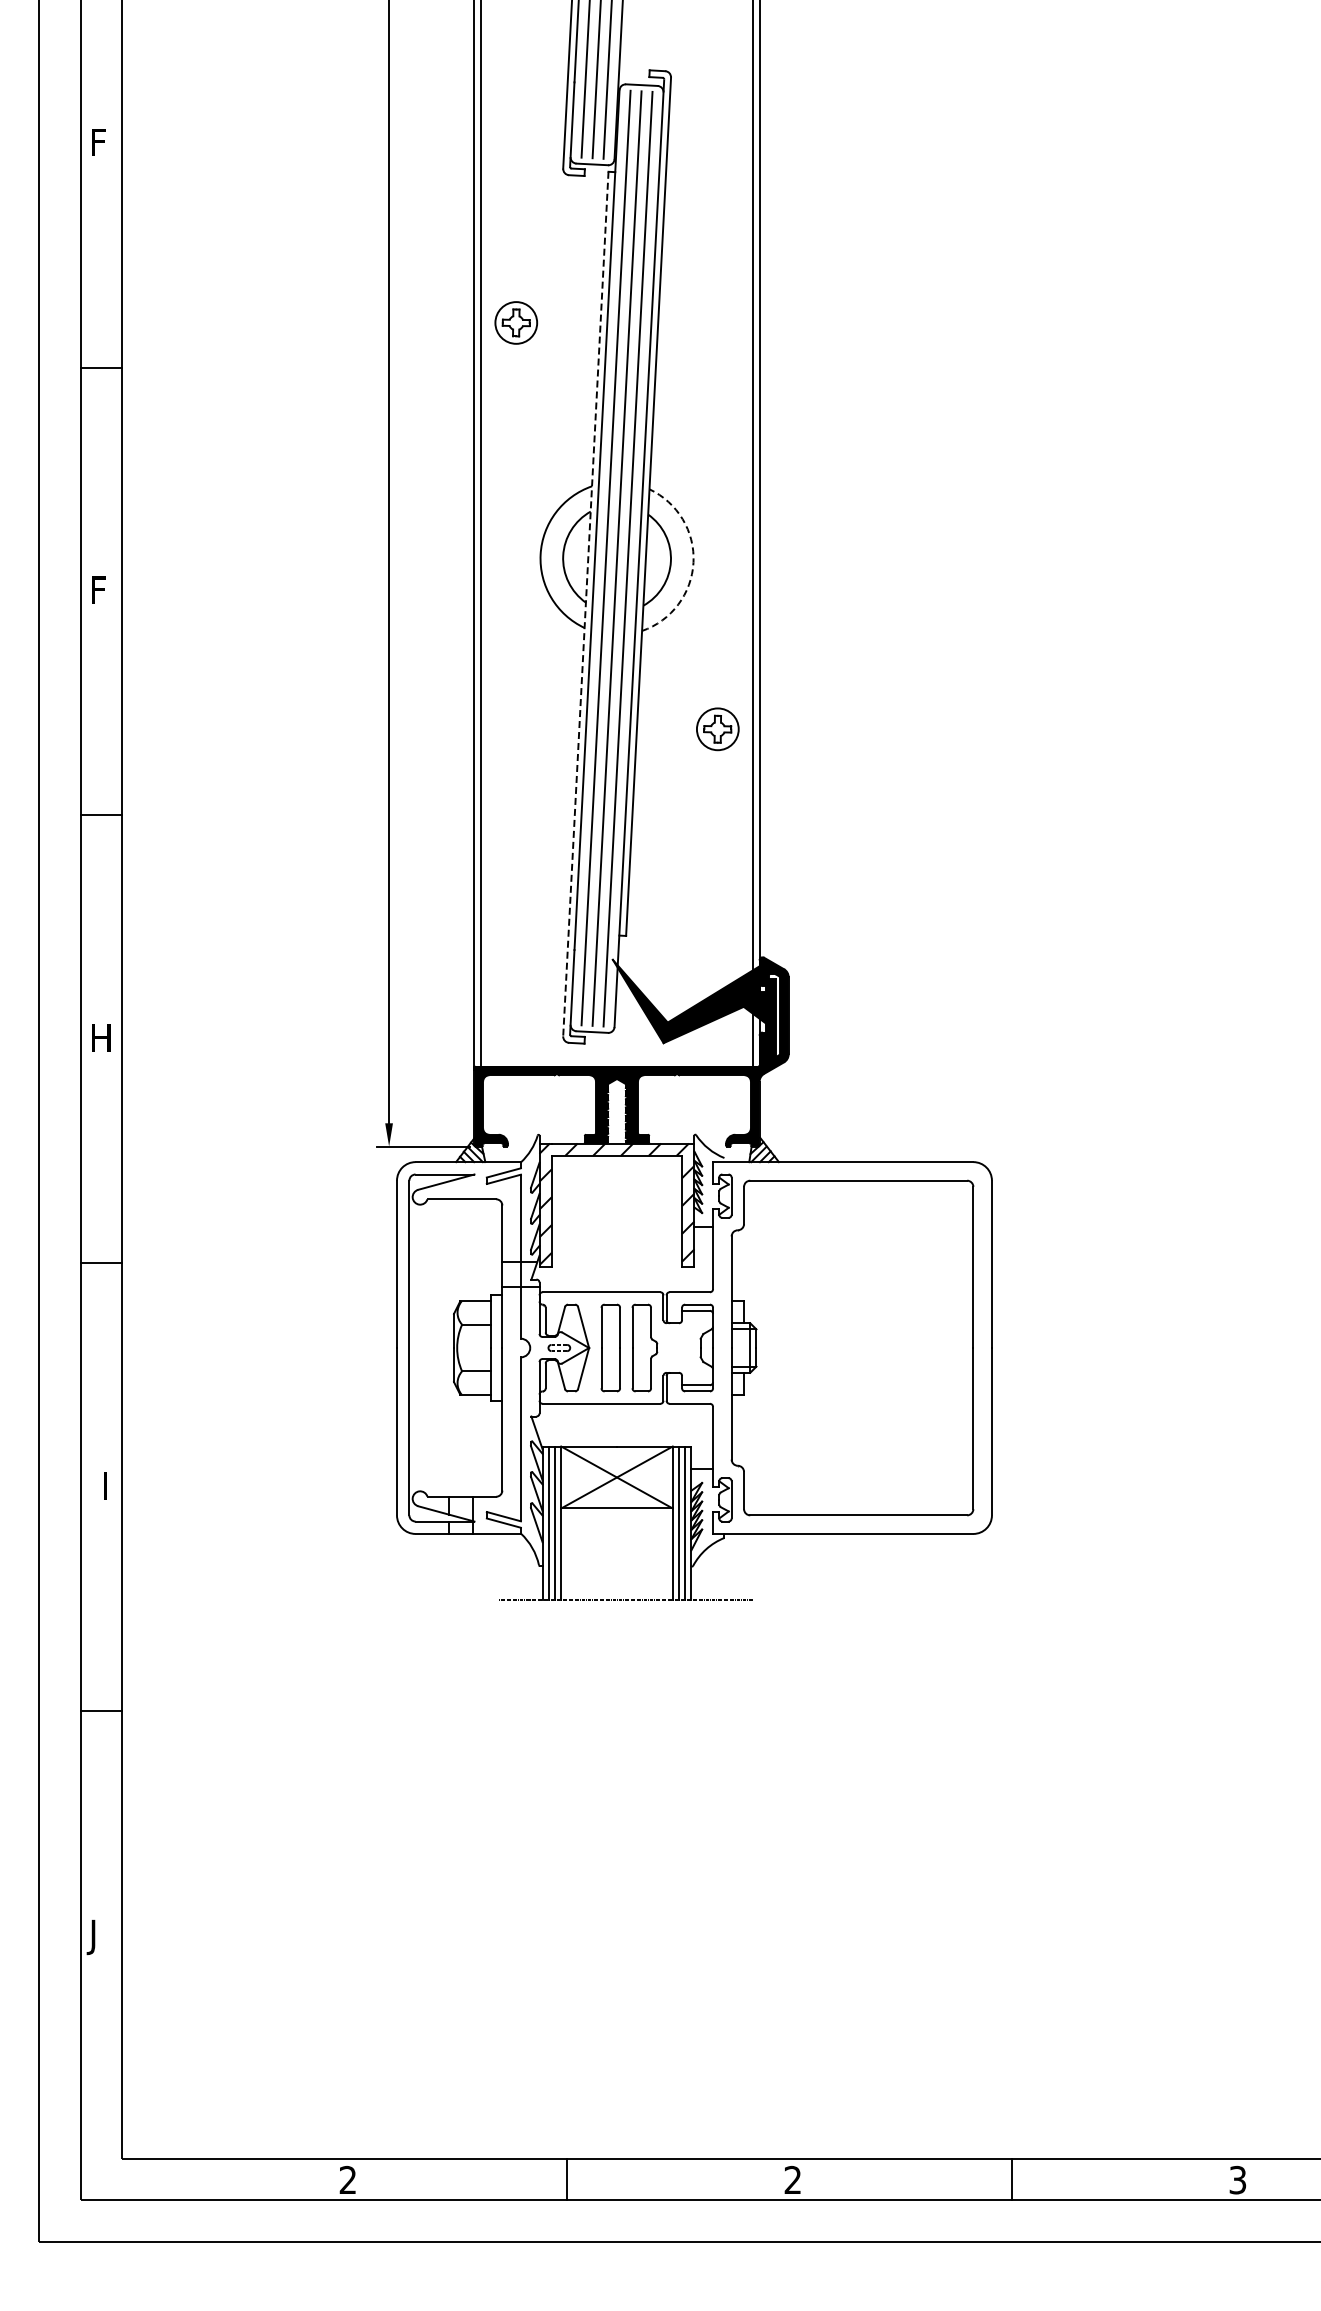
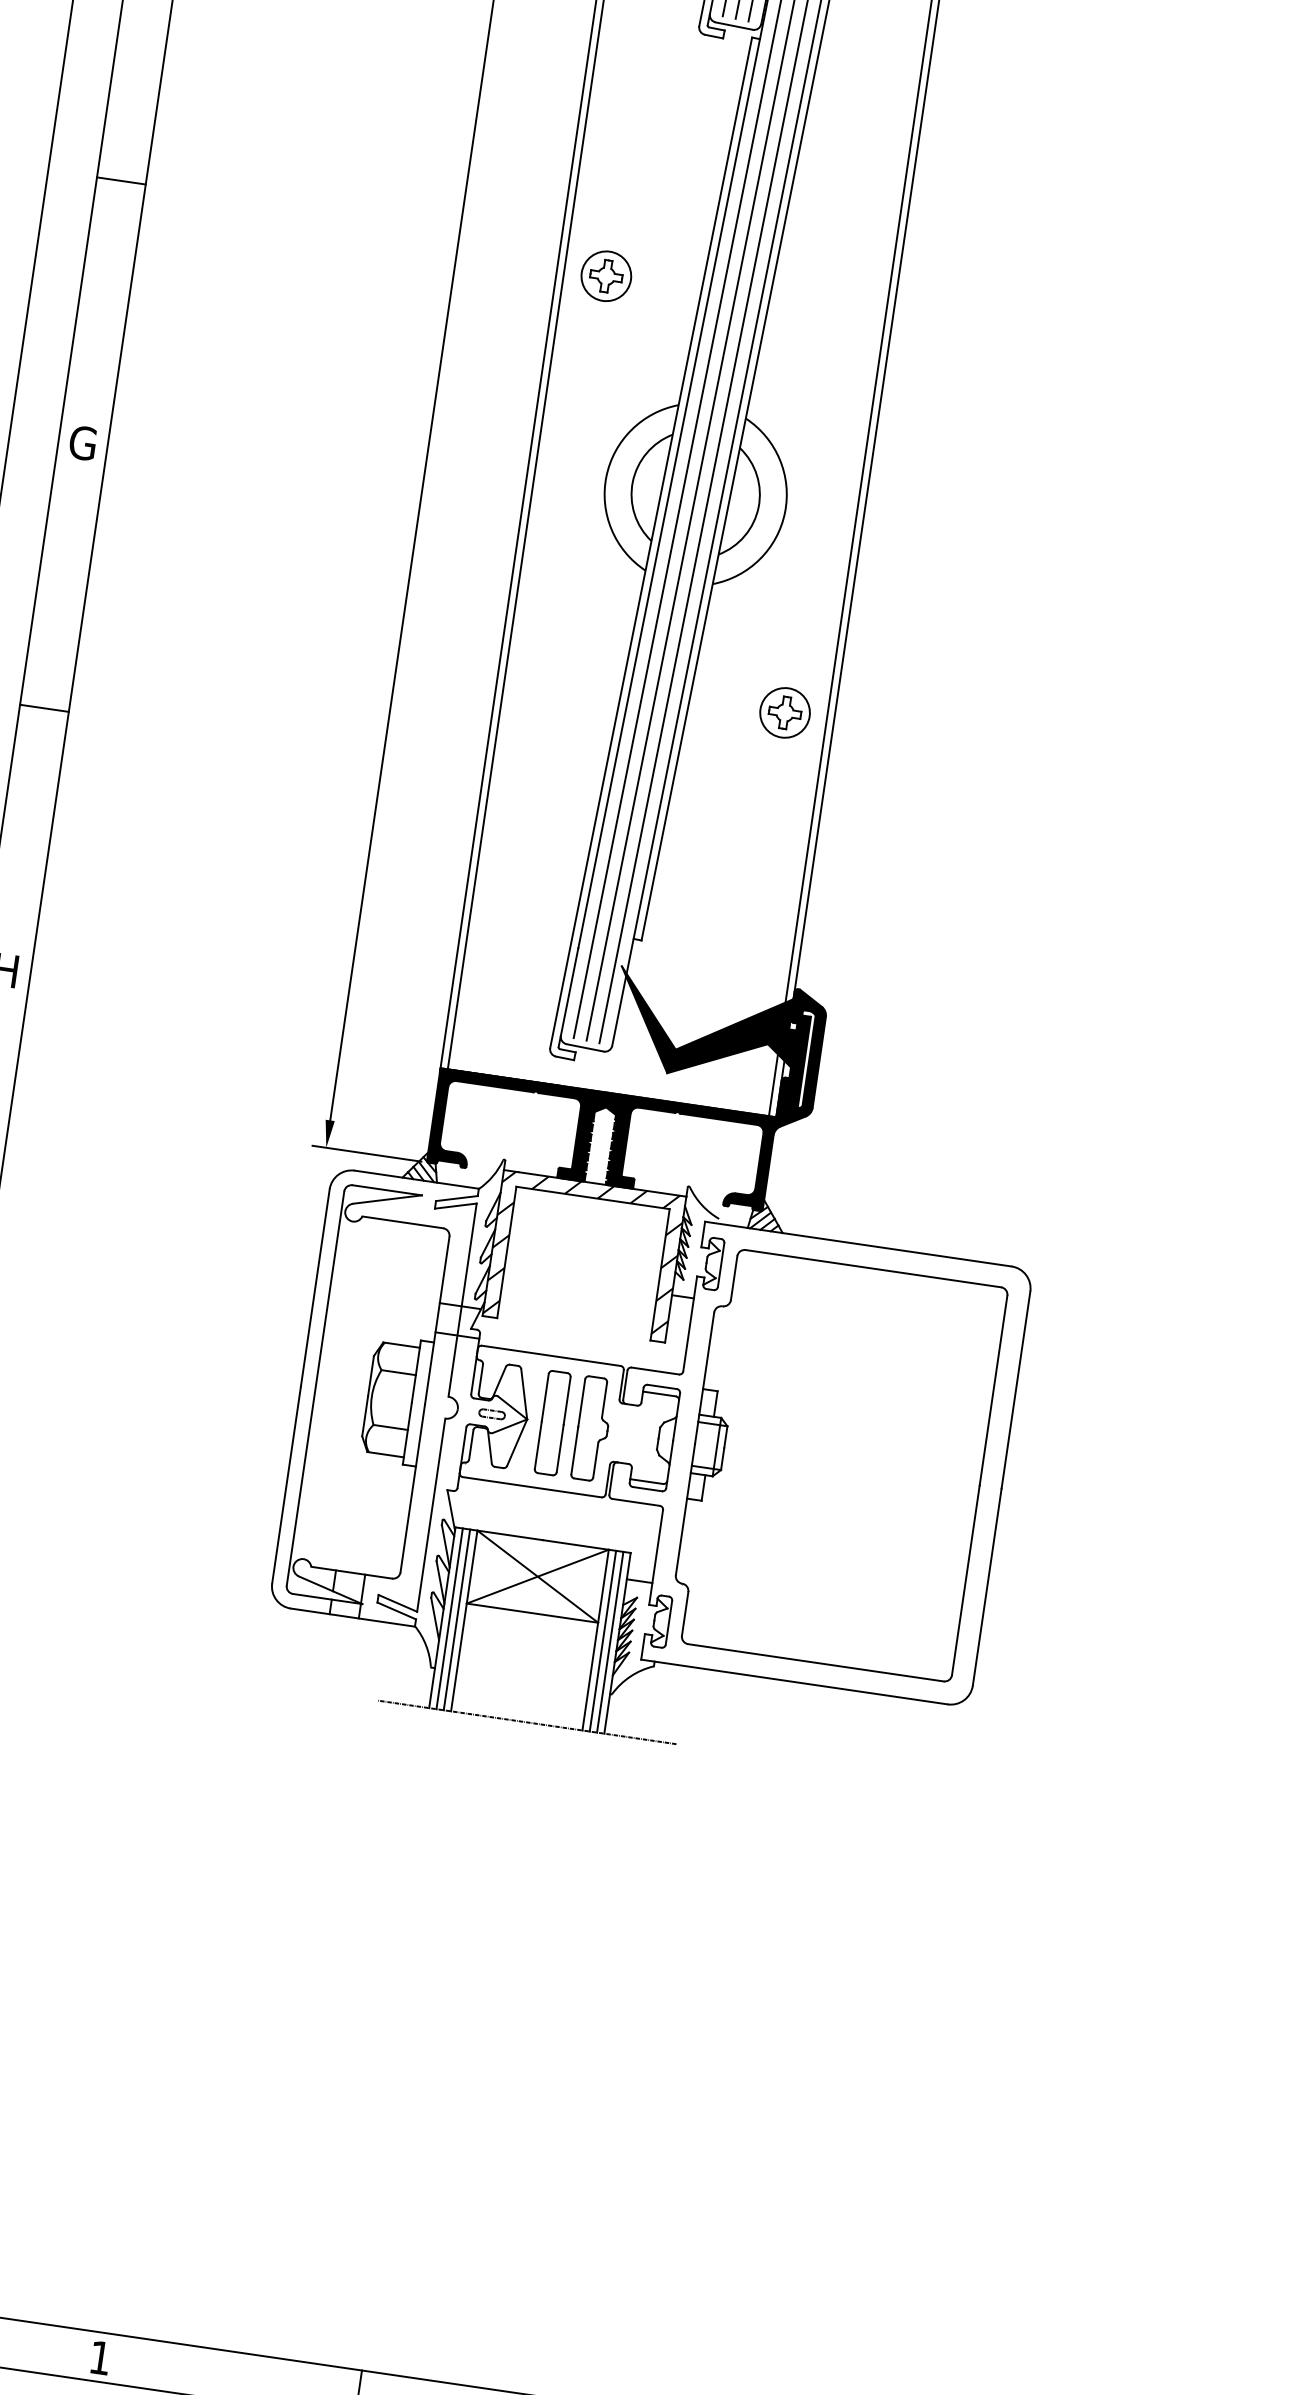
part: (516, 322) -> (606, 275), moved
arc: (693, 562) -> (785, 512), dashed -> solid
text: (101, 589) -> (83, 442), F -> G
line: (585, 604) -> (650, 543), dashed -> solid
text: (347, 2179) -> (99, 2357), 2 -> 1

